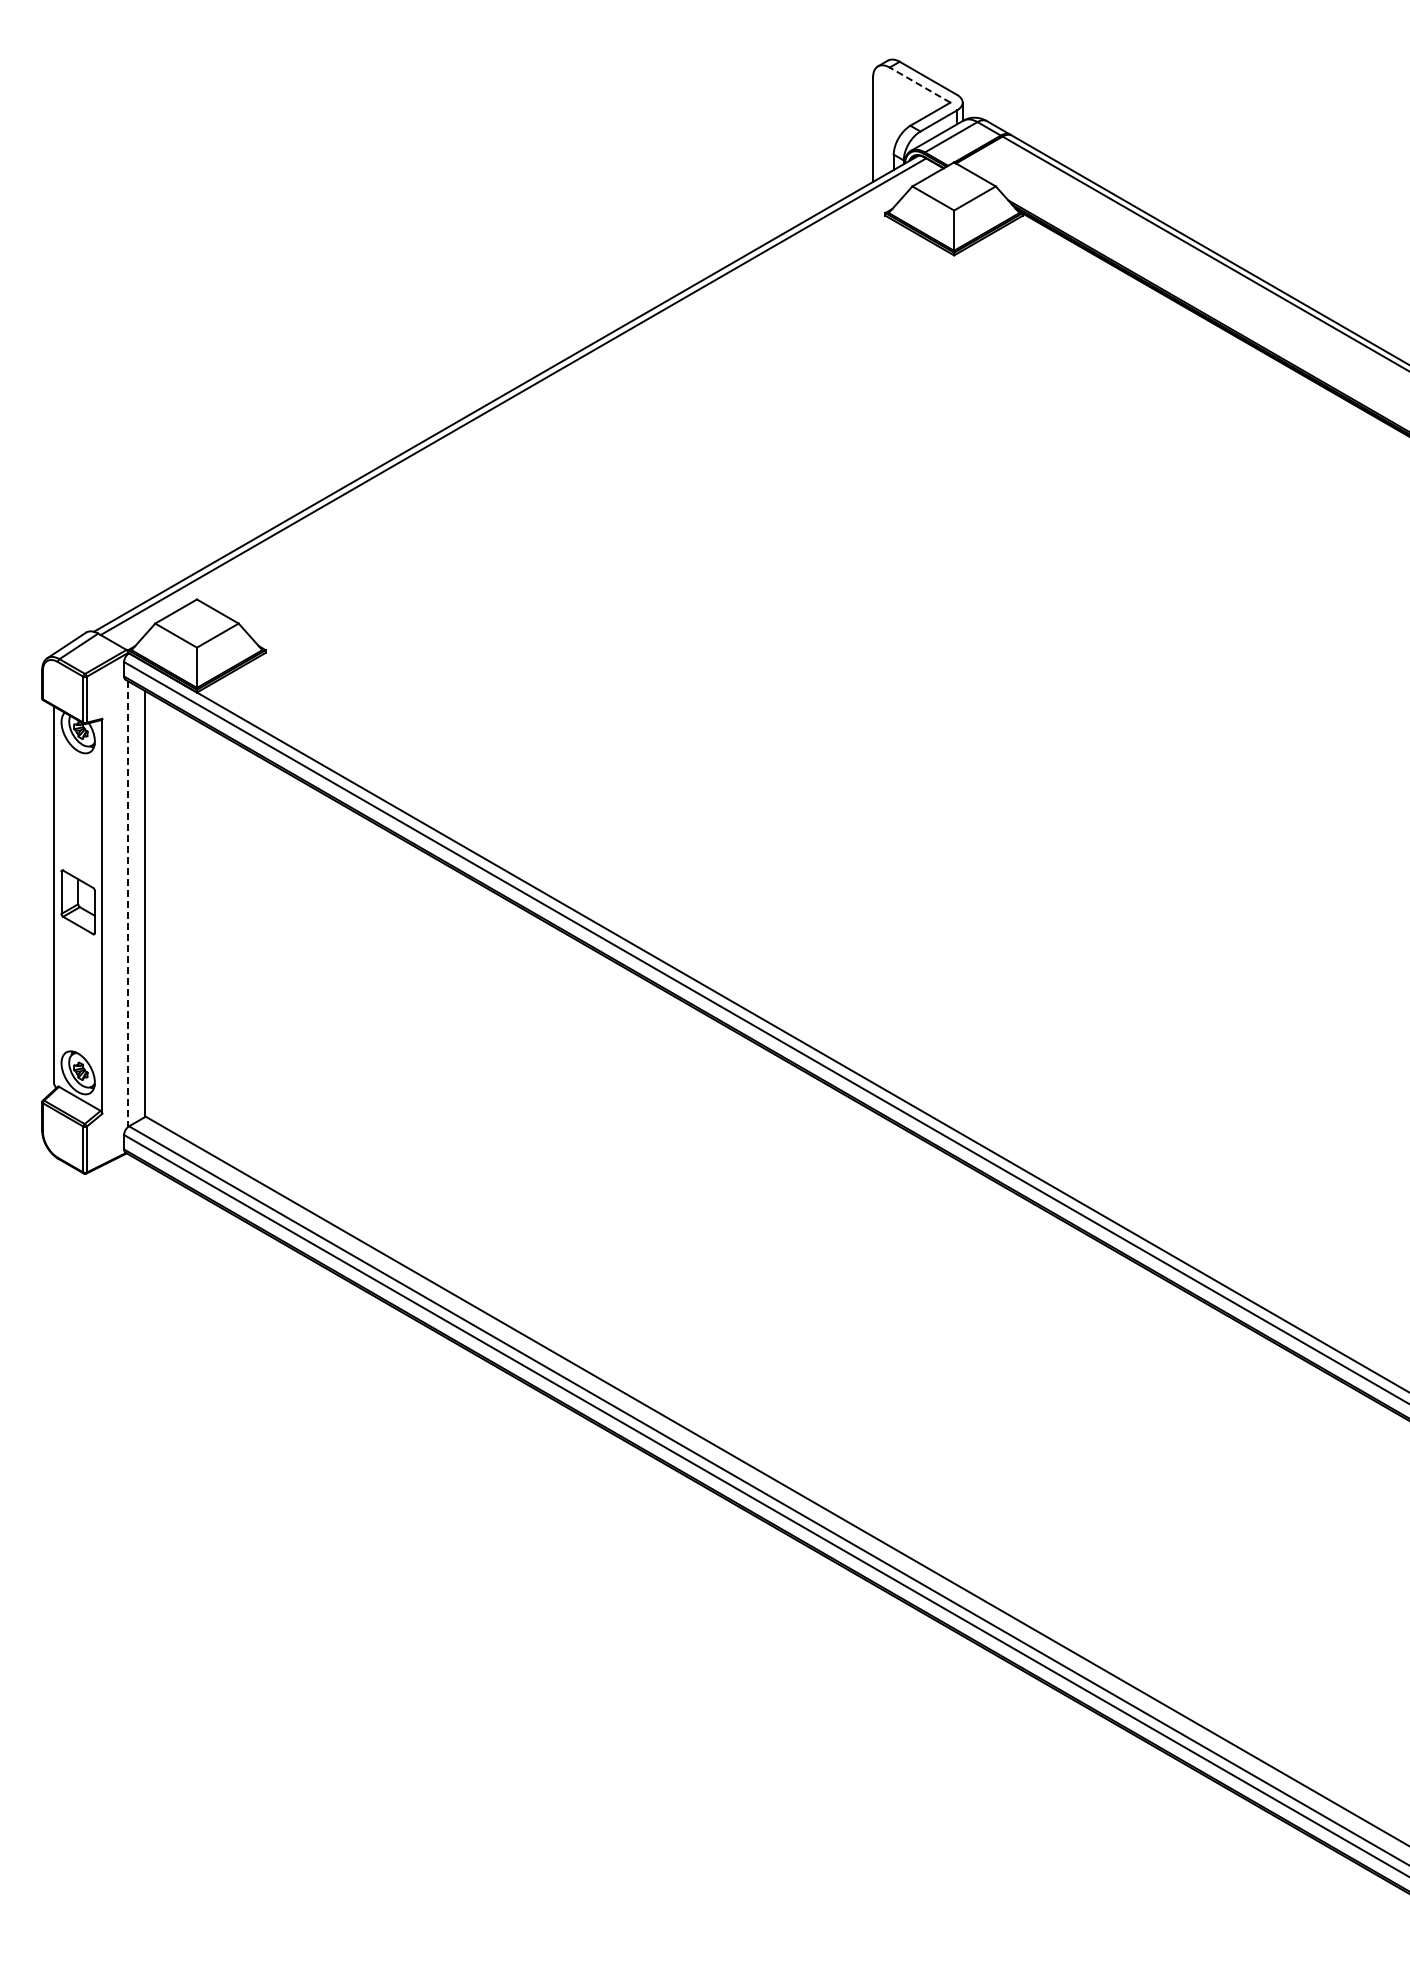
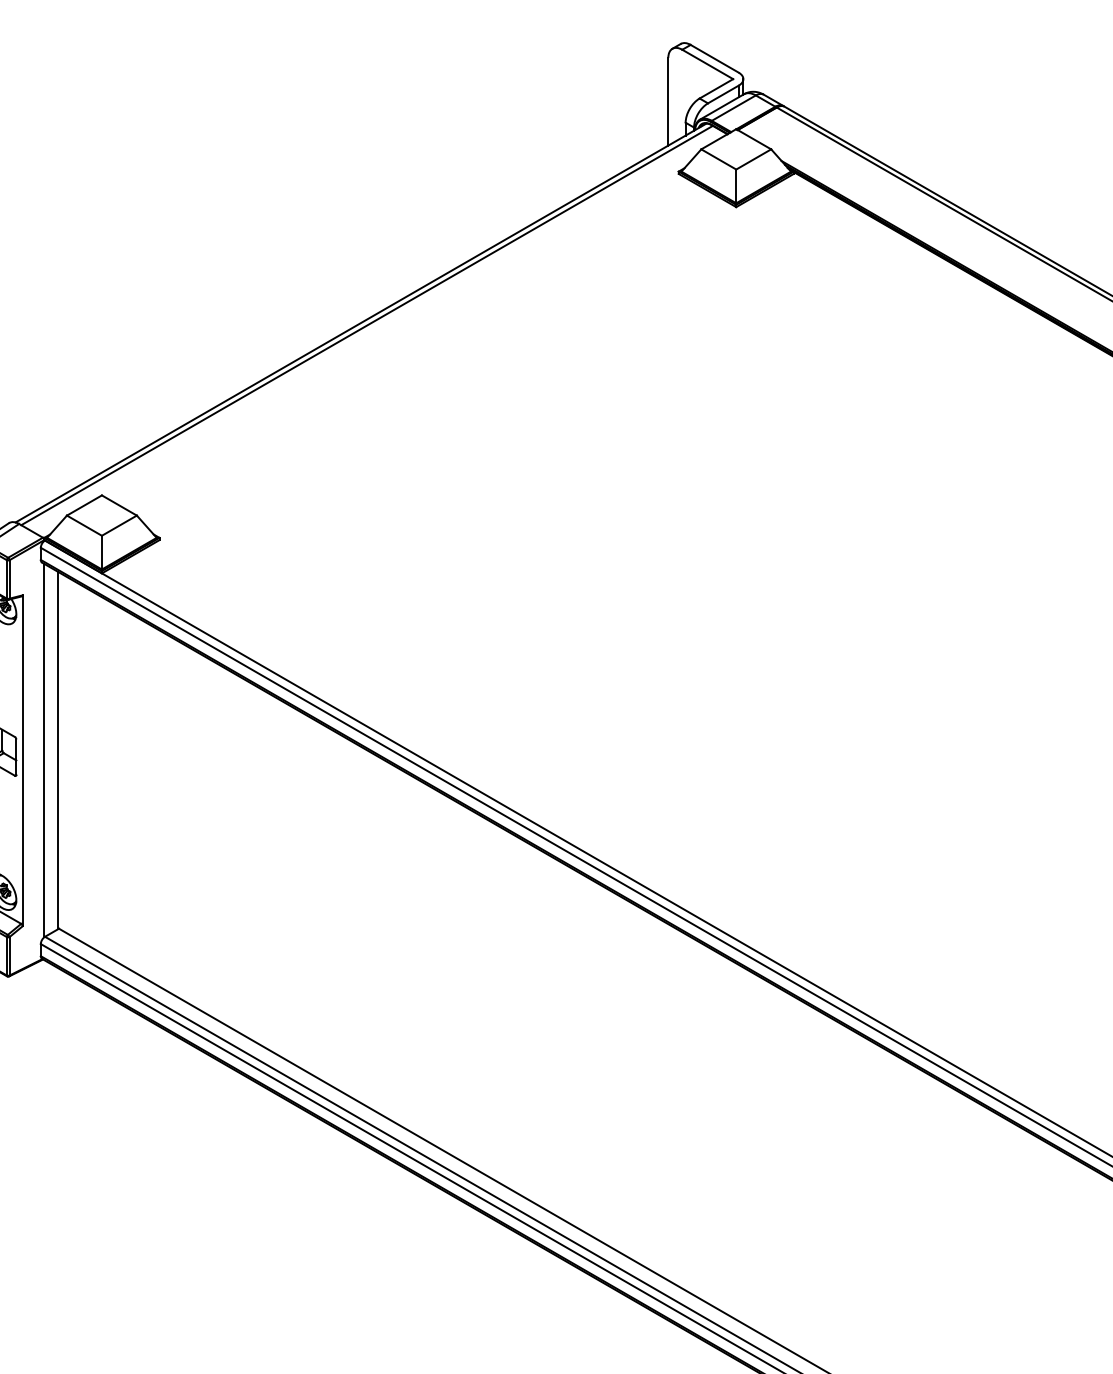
line: (919, 84) -> (707, 63), dashed -> solid
line: (128, 904) -> (44, 750), dashed -> solid

